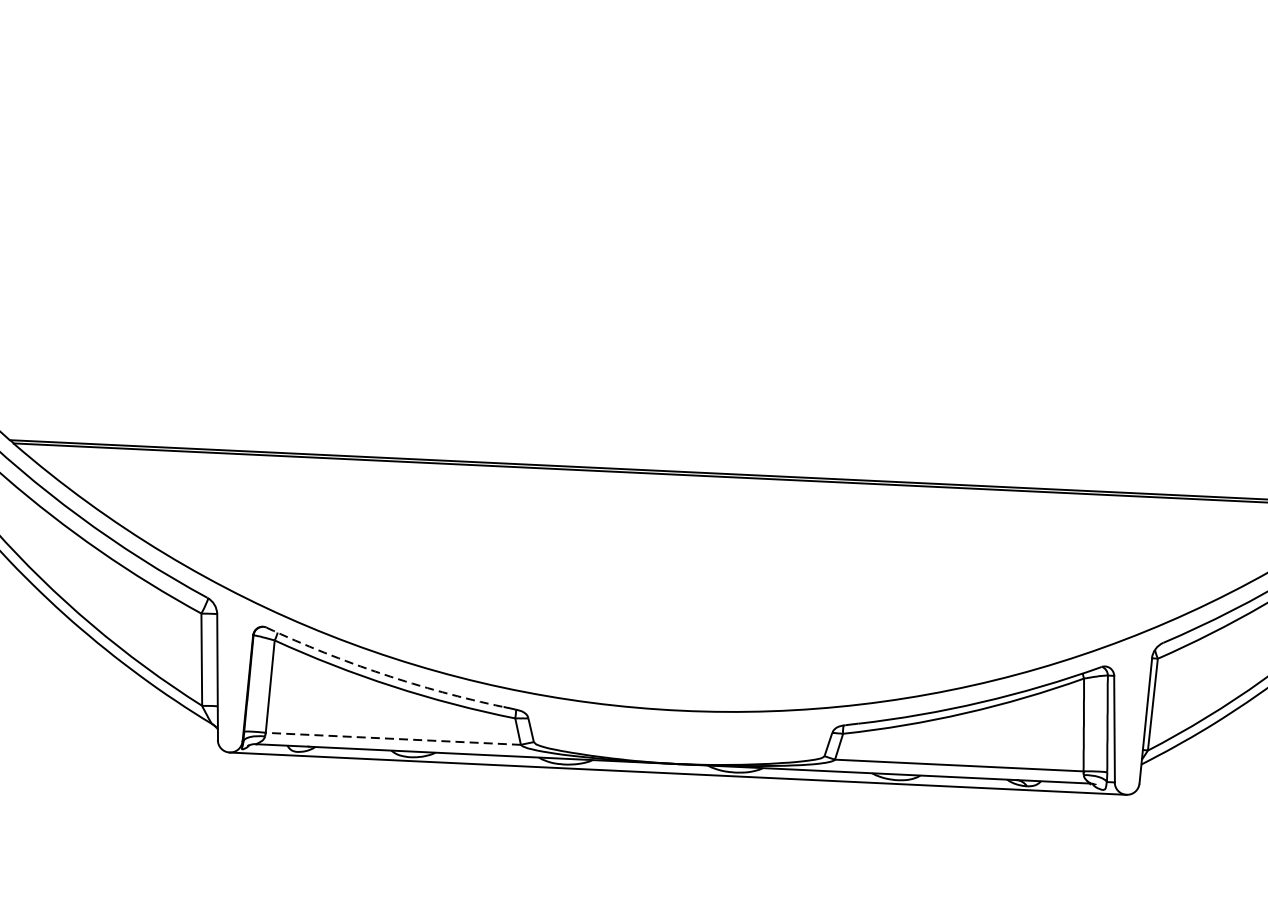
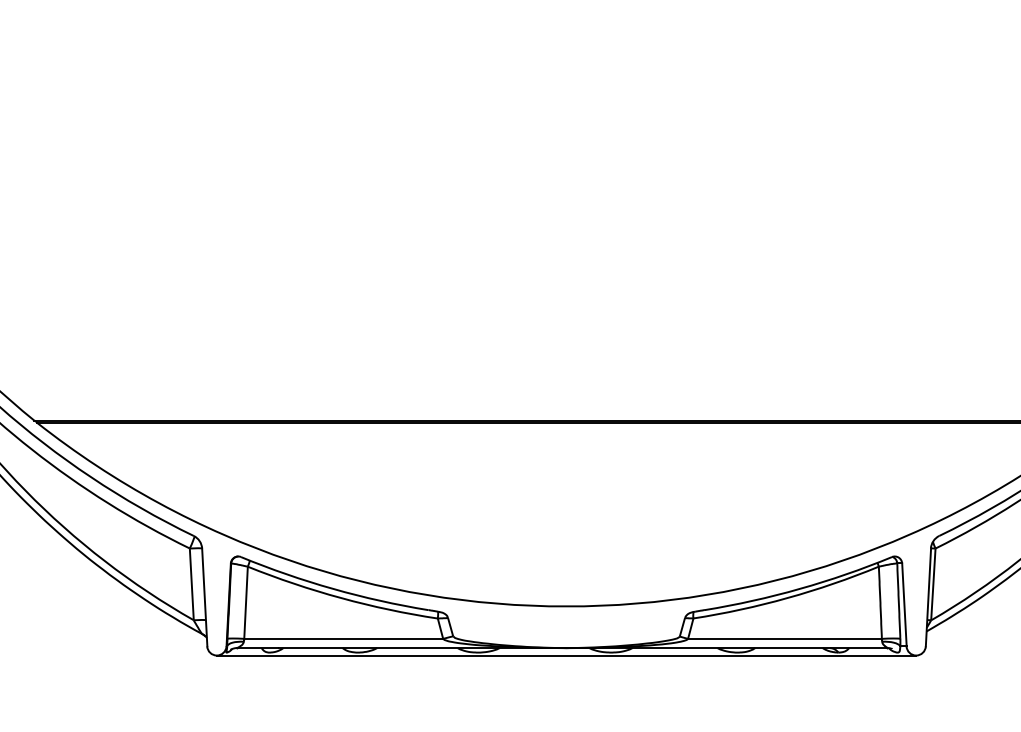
arc: (383, 673) -> (333, 588), dashed -> solid
line: (393, 738) -> (343, 638), dashed -> solid

